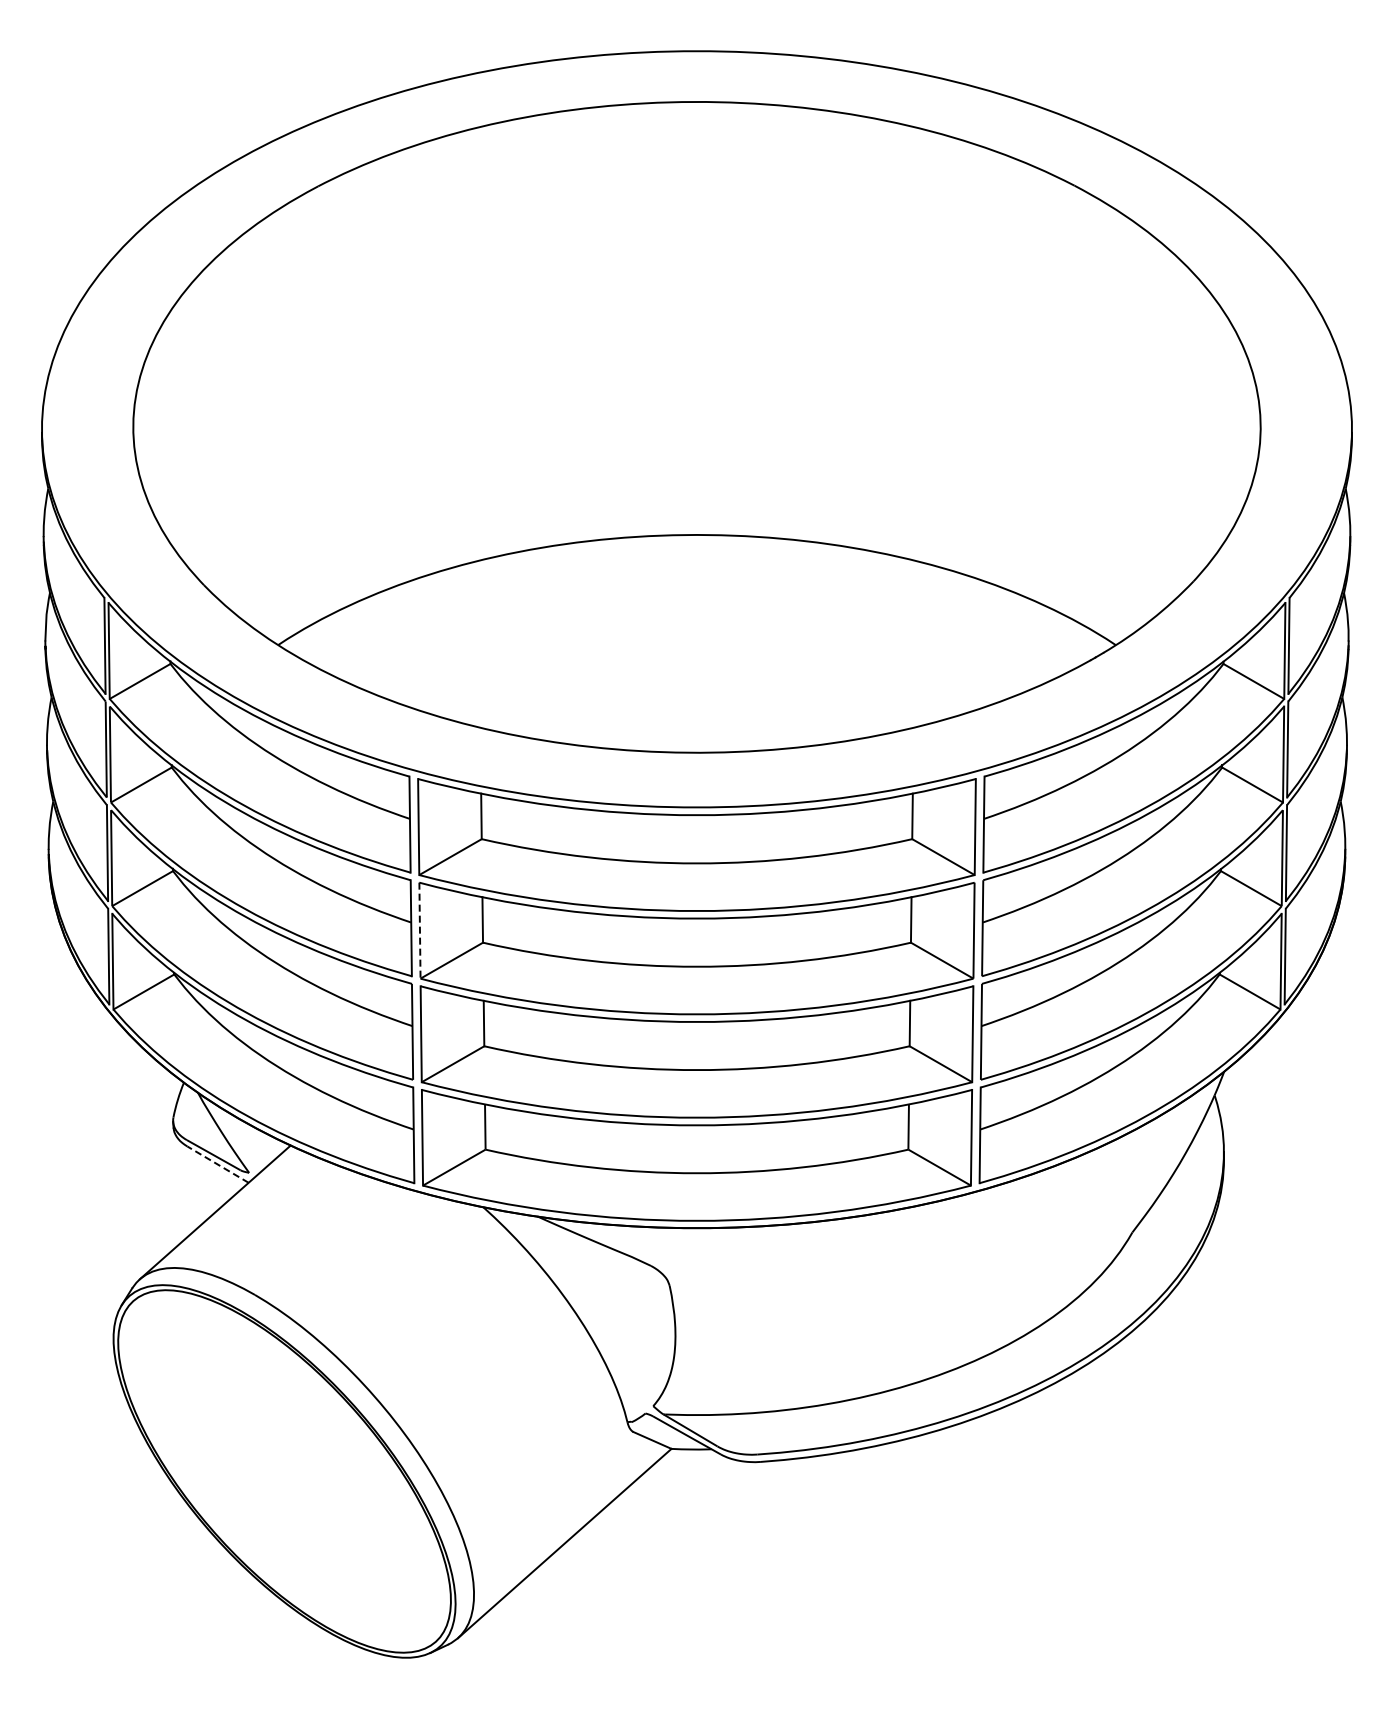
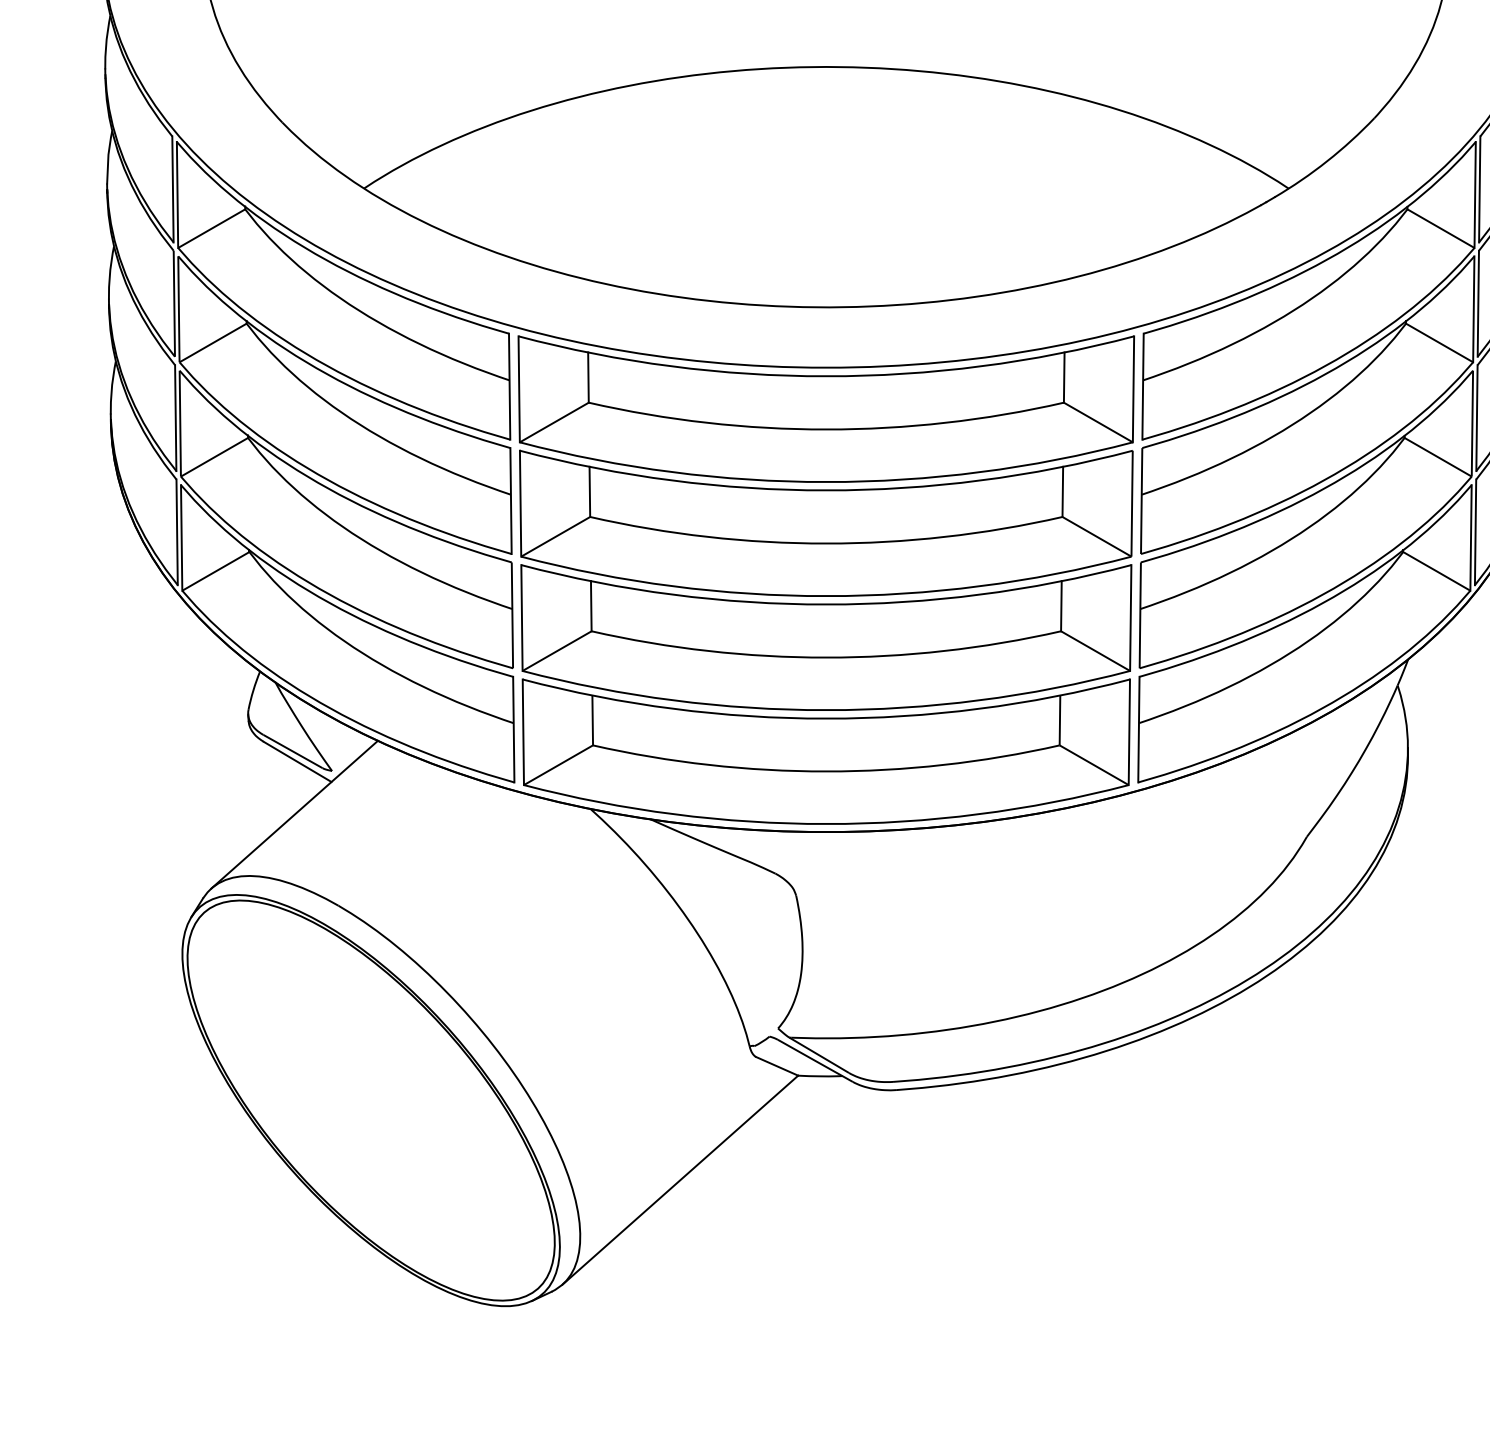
line: (419, 930) -> (520, 503), dashed -> solid
line: (218, 1164) -> (298, 761), dashed -> solid

